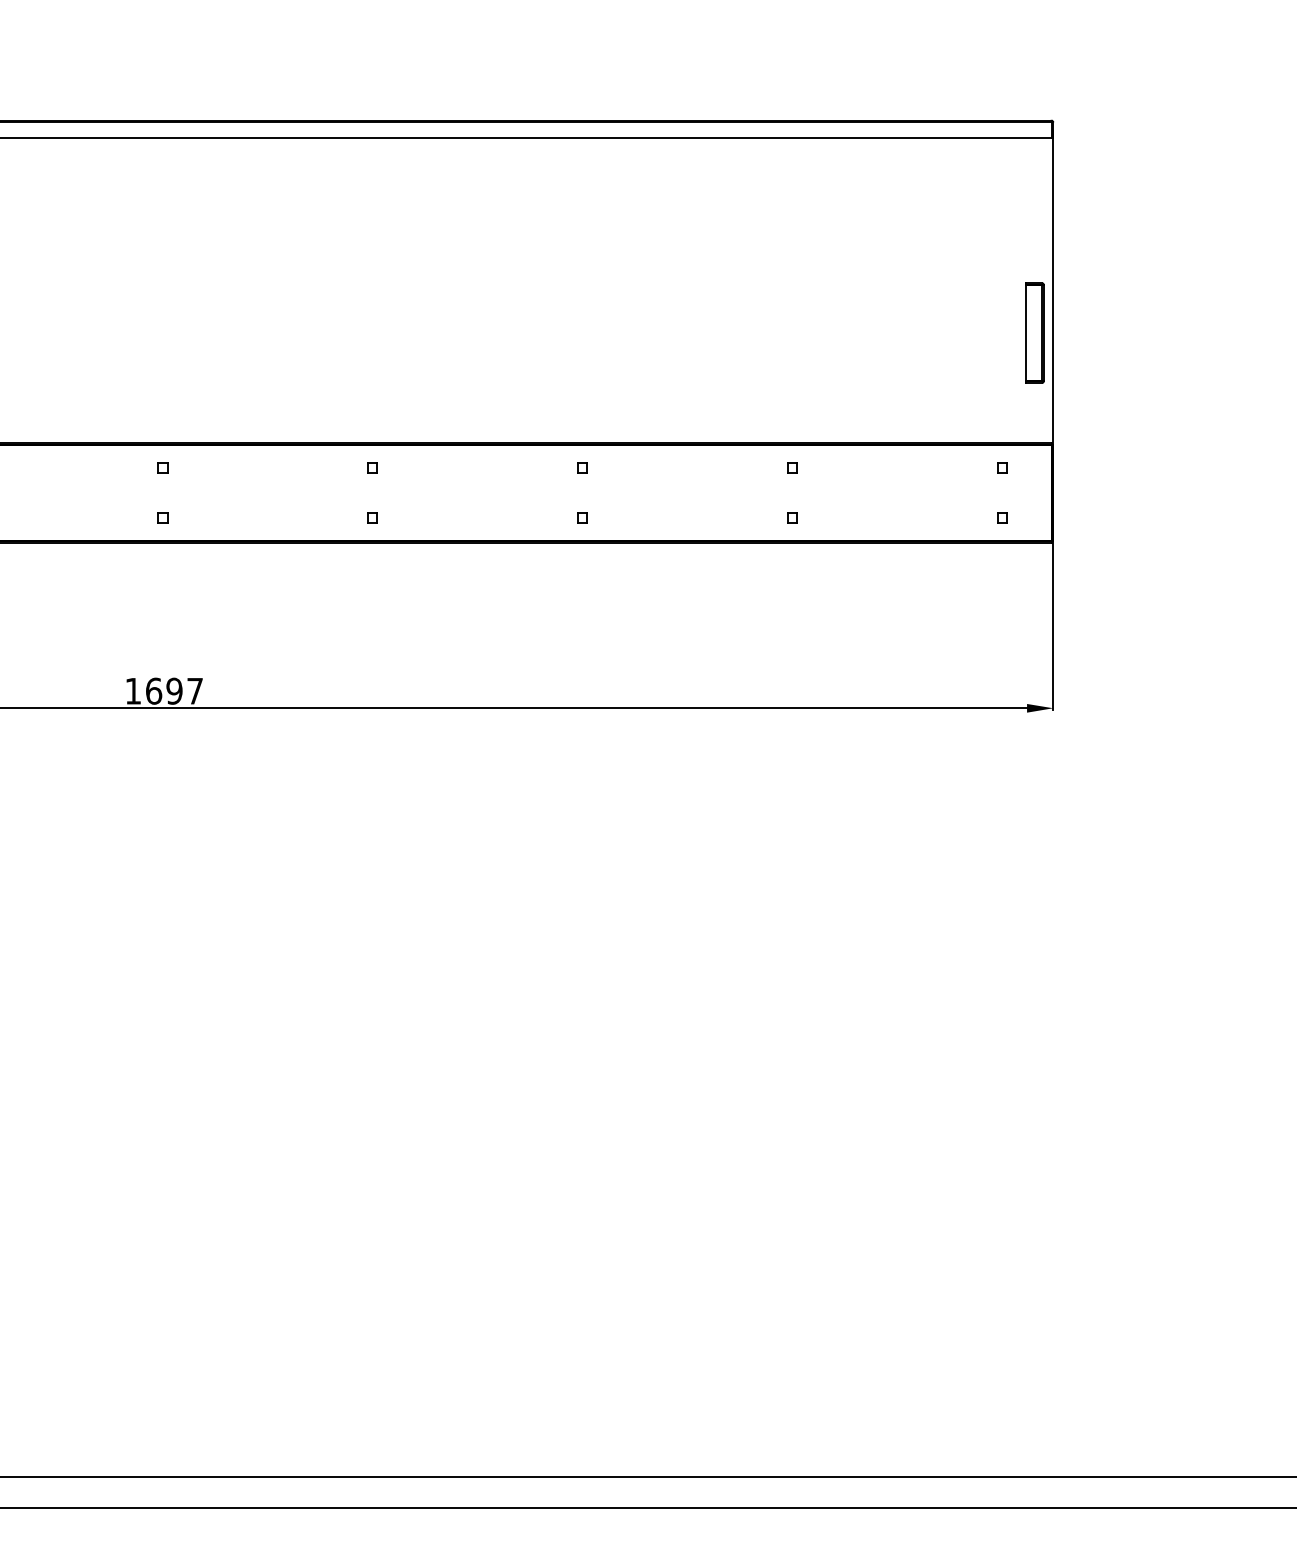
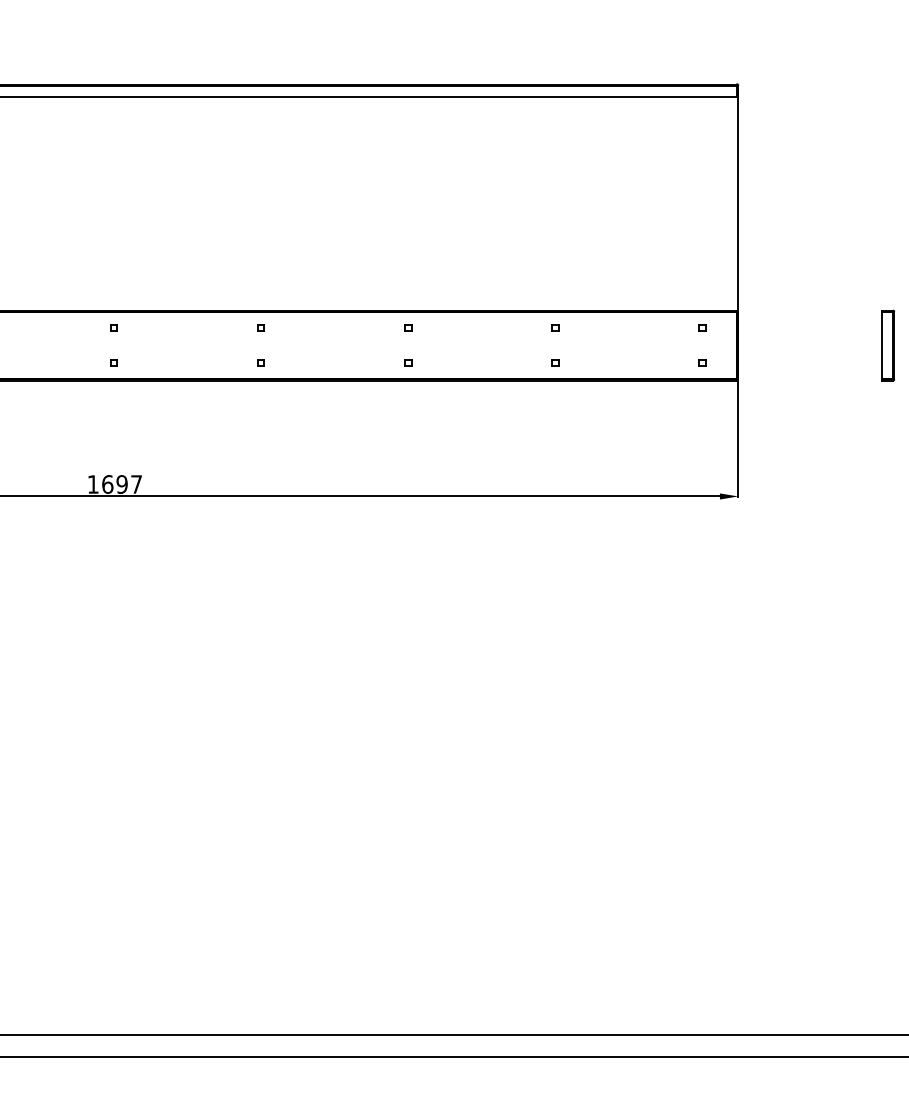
part: (1034, 332) -> (887, 345), moved

